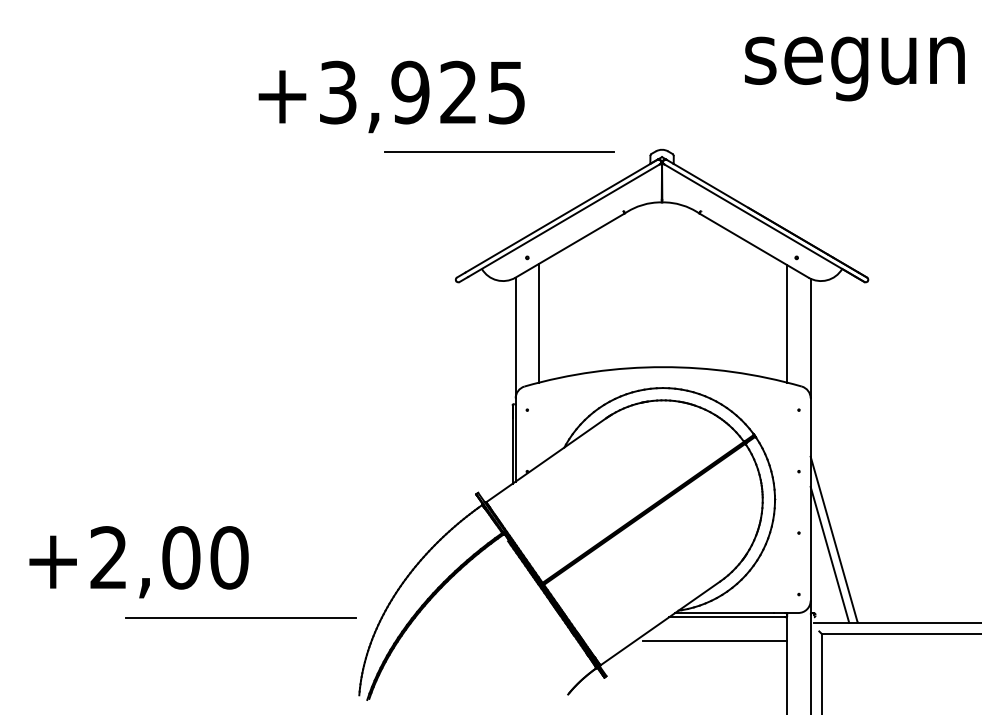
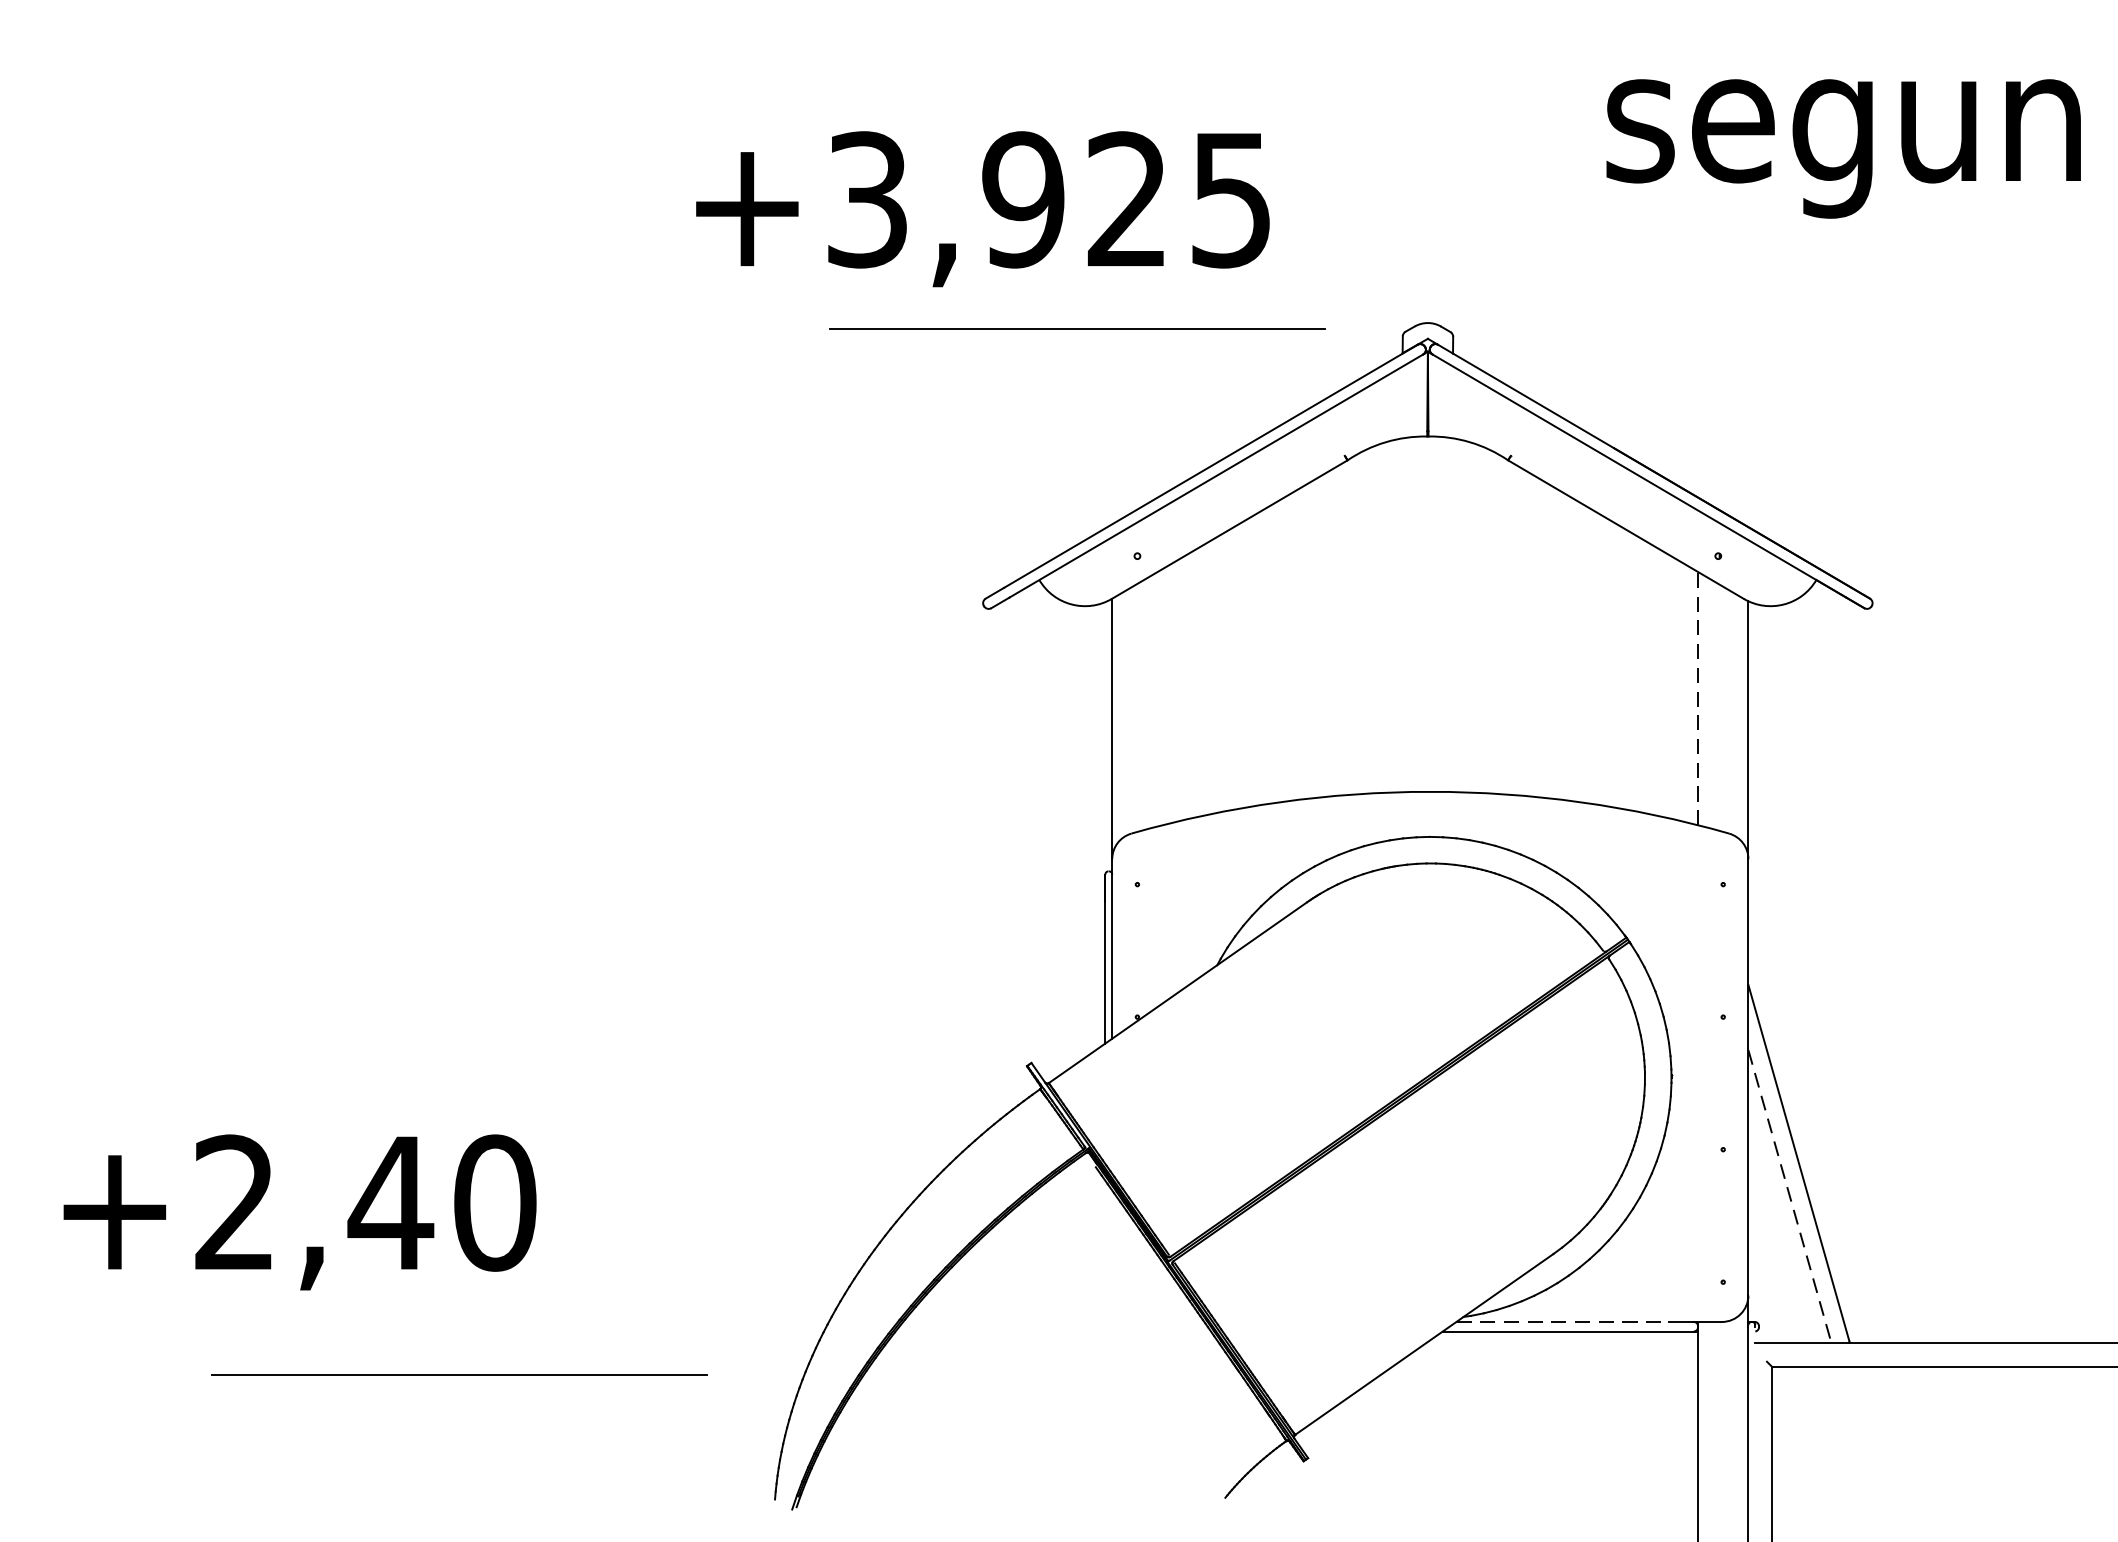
text: (391, 96) -> (982, 208), moved
line: (539, 322) -> (1163, 695), removed
line: (787, 323) -> (1698, 697), solid -> dashed
line: (829, 554) -> (1788, 1195), solid -> dashed
text: (181, 557) -> (391, 1202), +2,00 -> +2,40
line: (725, 612) -> (1564, 1320), solid -> dashed
line: (240, 617) -> (458, 1374), moved
line: (715, 640) -> (1543, 1381), removed

